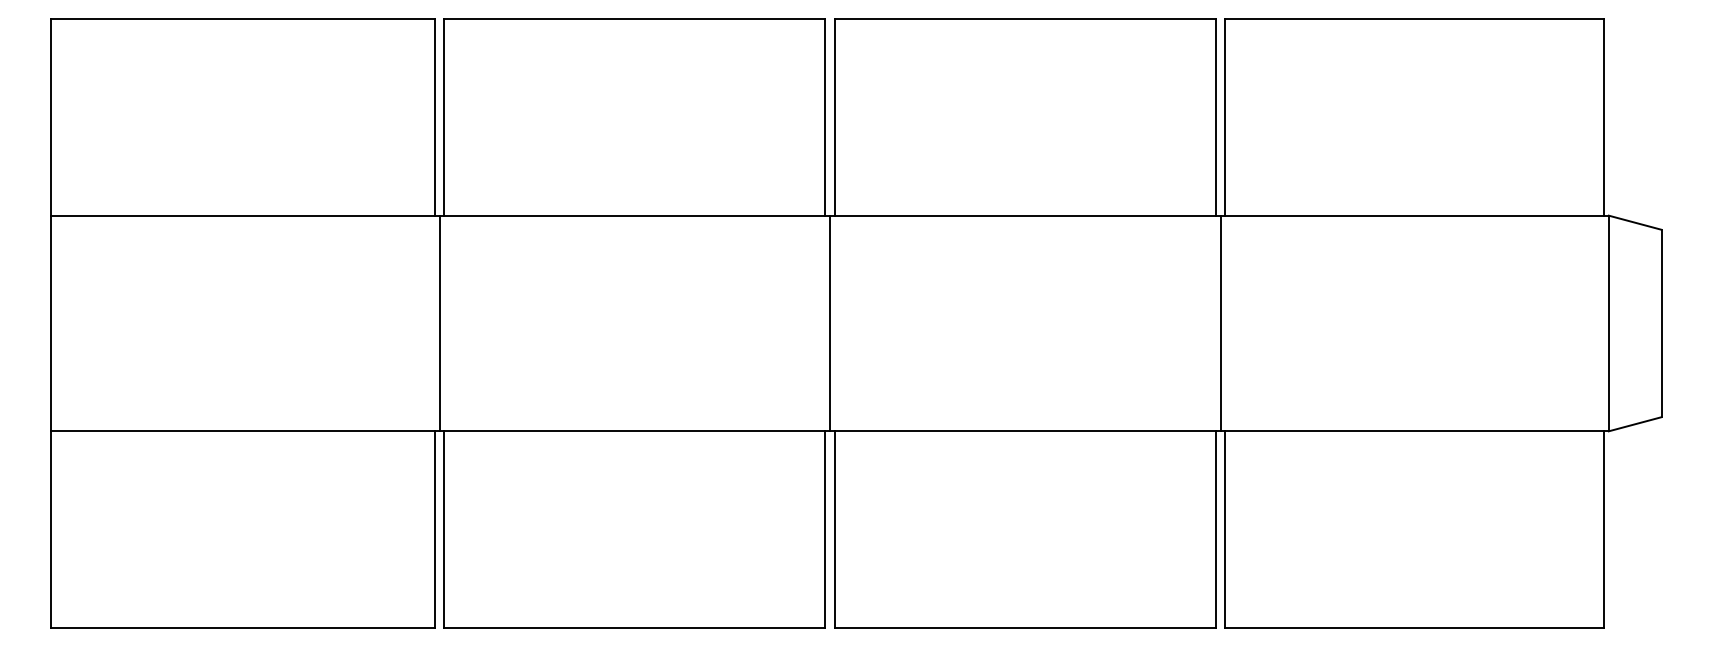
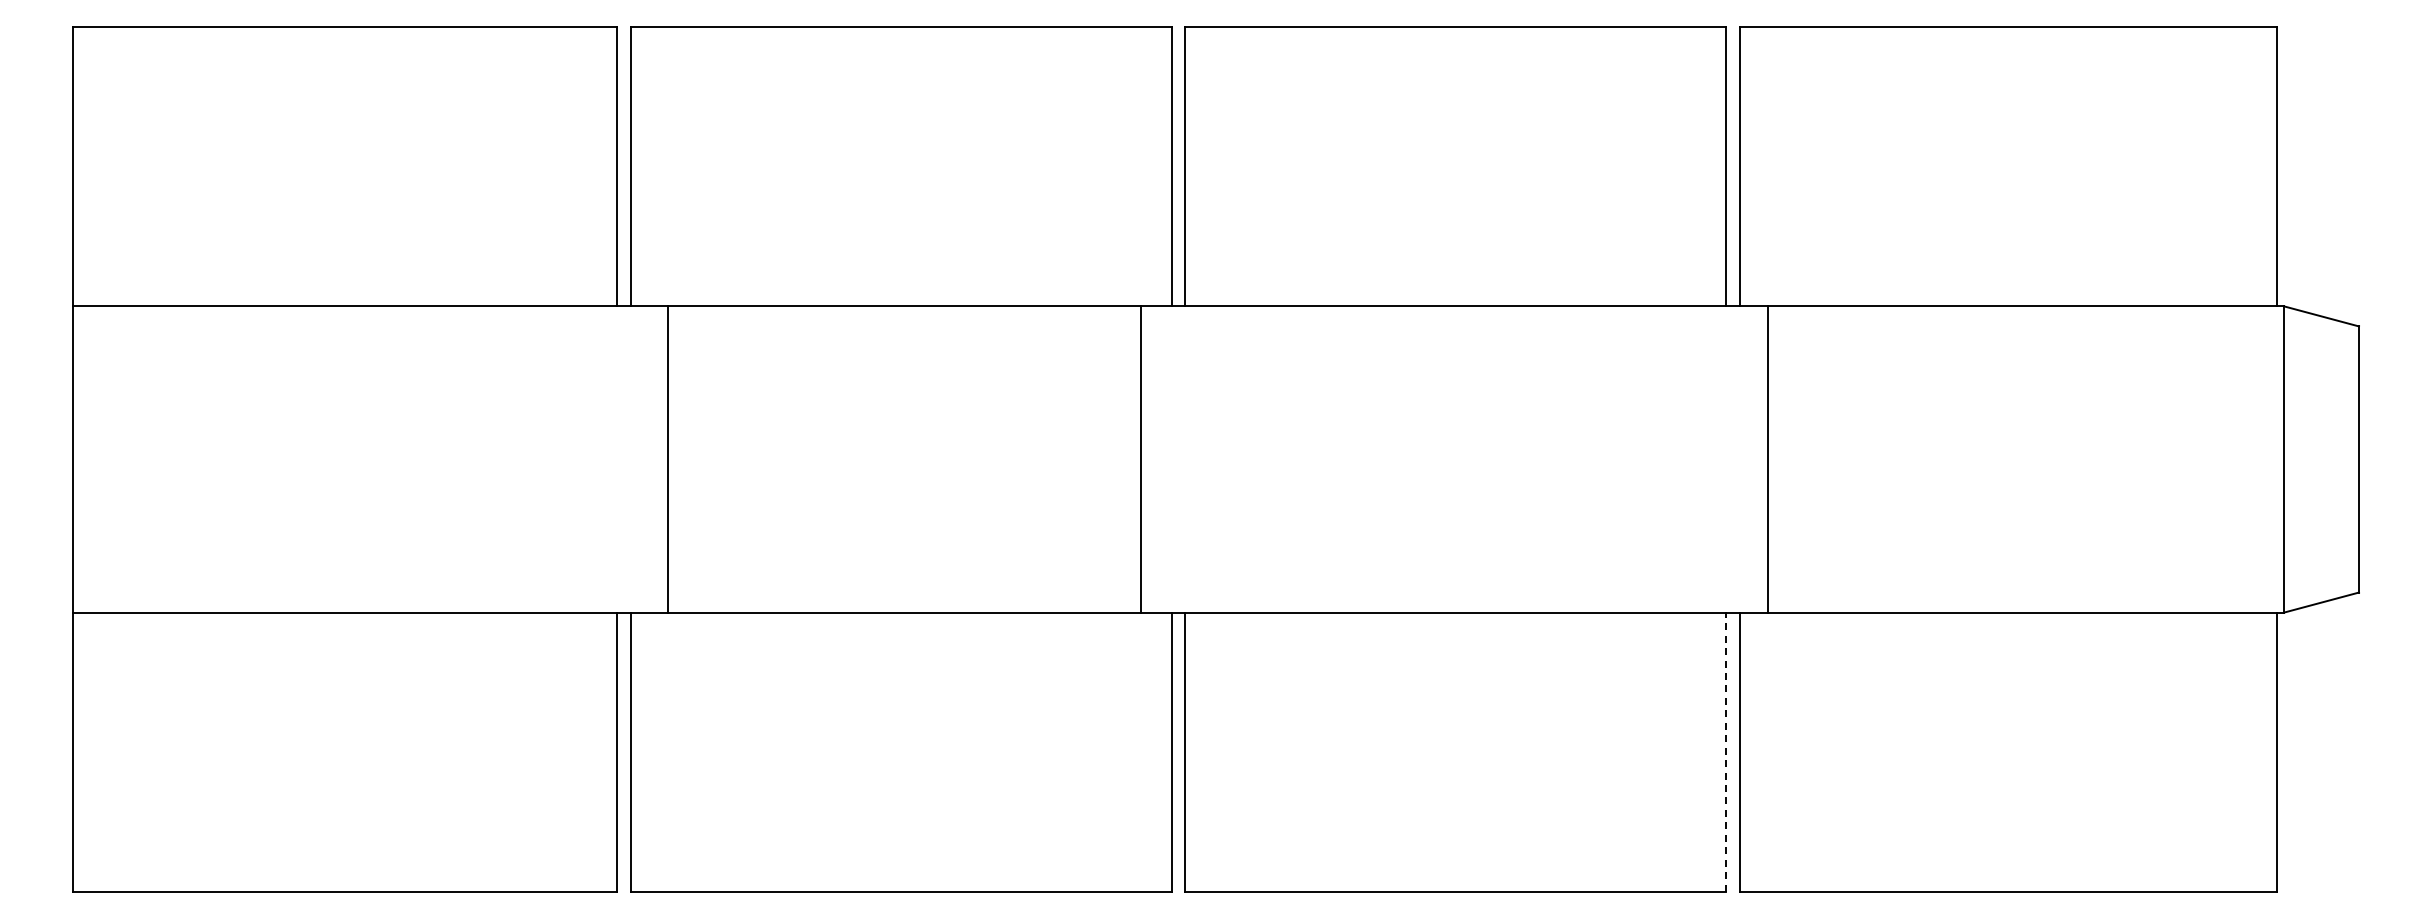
line: (439, 323) -> (668, 459), moved
line: (830, 323) -> (1140, 459), moved
line: (1220, 323) -> (1768, 459), moved
line: (1216, 529) -> (1726, 751), solid -> dashed

